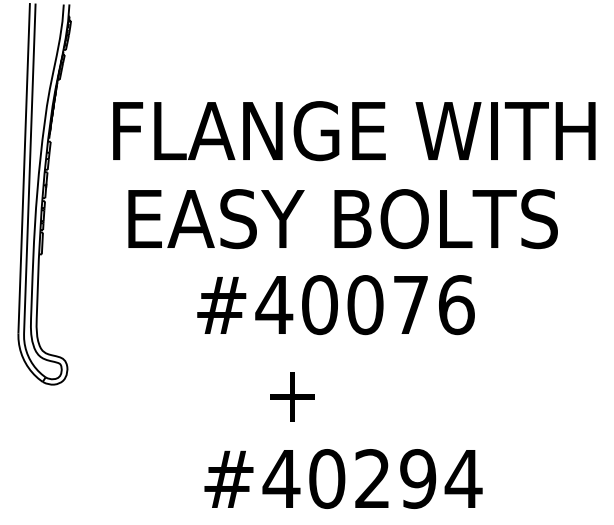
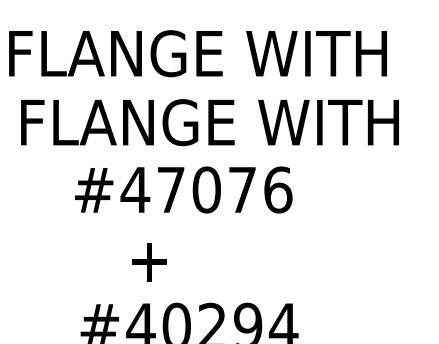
text: (372, 219) -> (212, 122), EASY BOLTS -> FLANGE WITH
text: (319, 305) -> (170, 190), #40076 -> #47076

